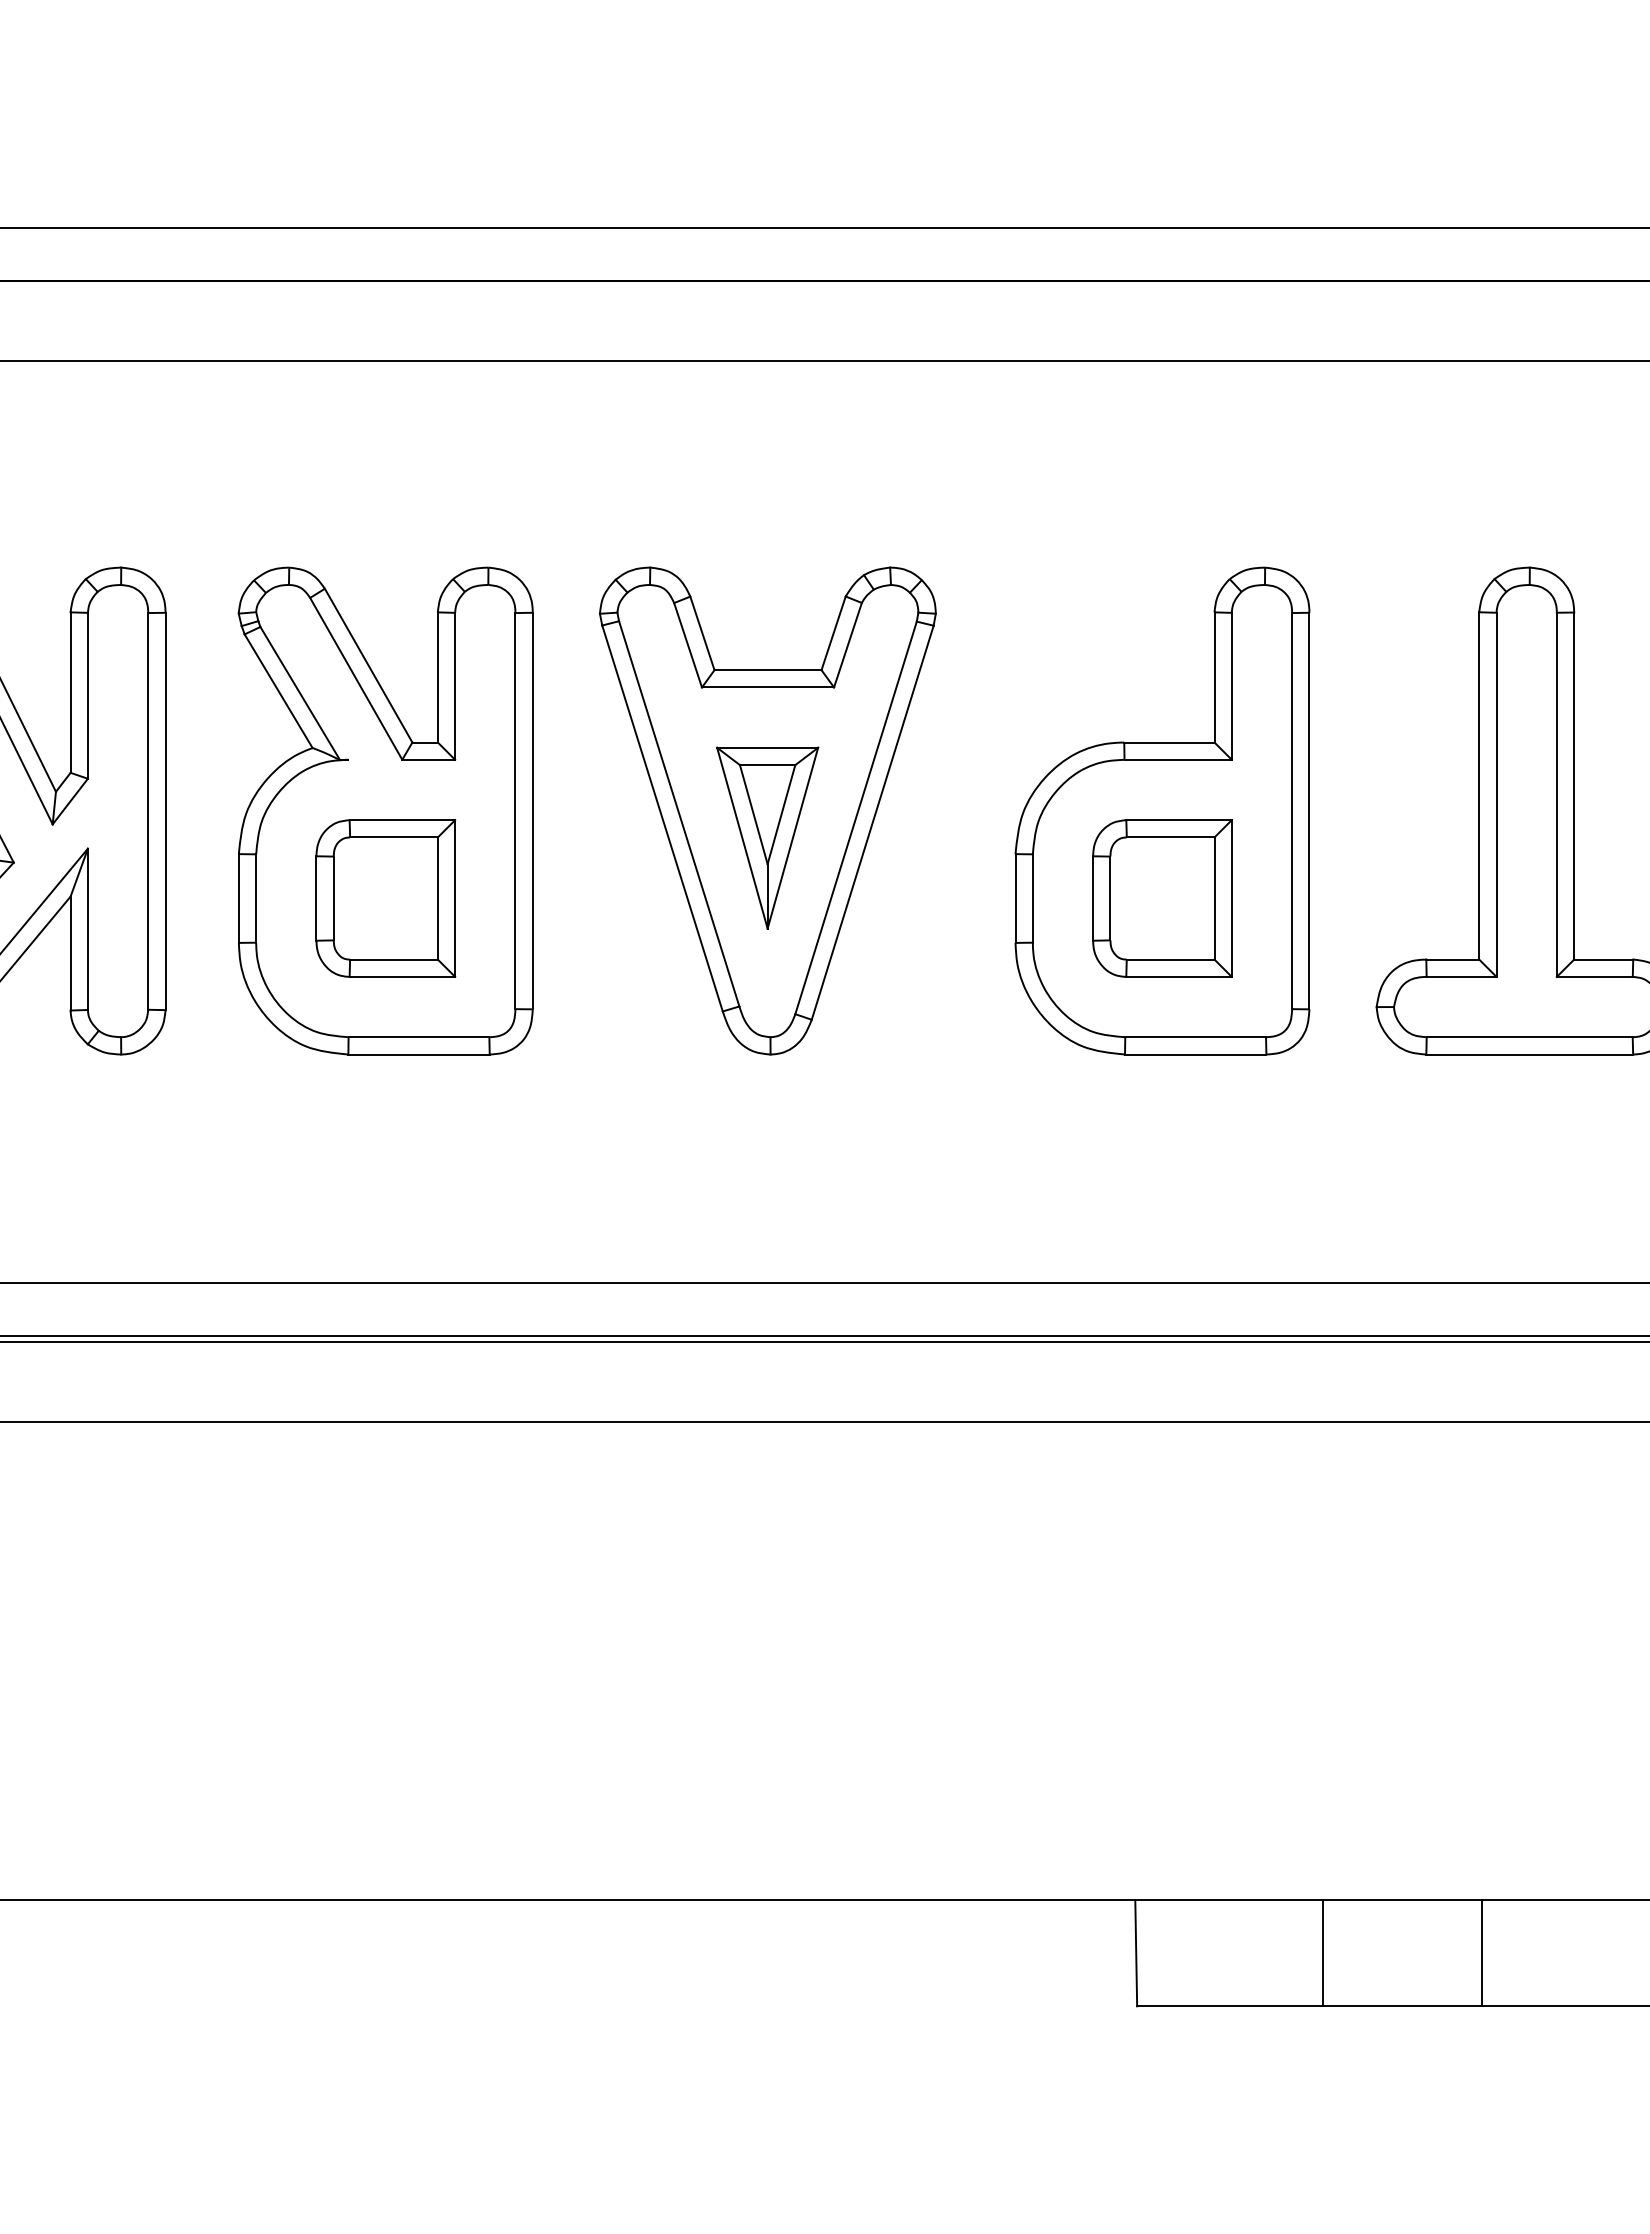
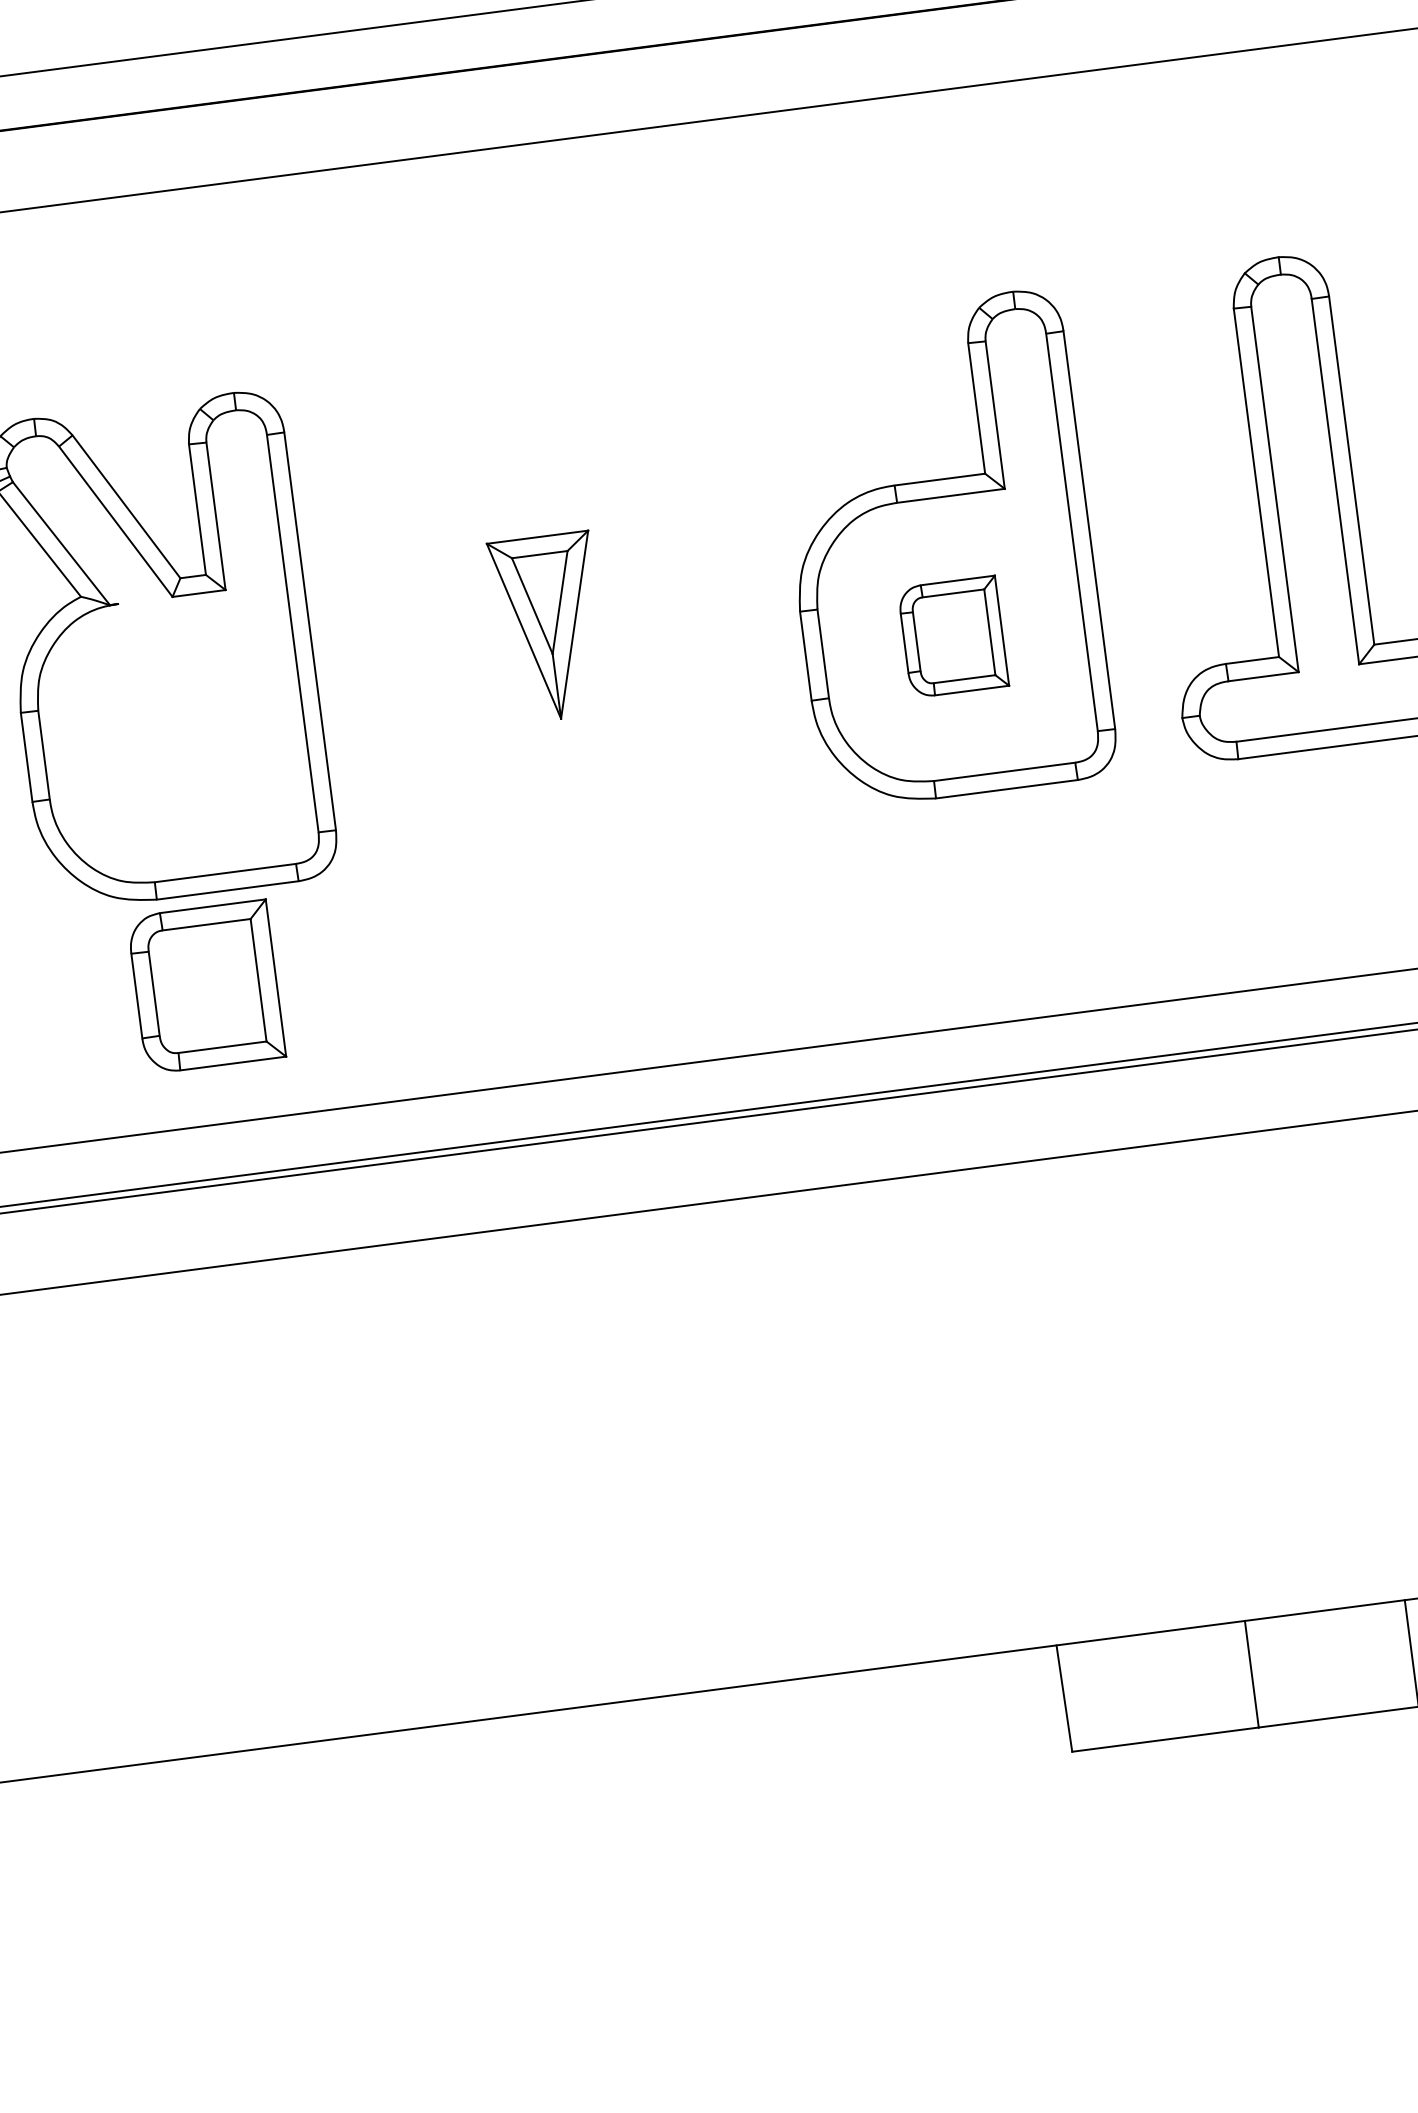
part: (767, 810) -> (545, 600), removed
part: (385, 898) -> (206, 987), moved
part: (1162, 898) -> (953, 637), size x0.7

